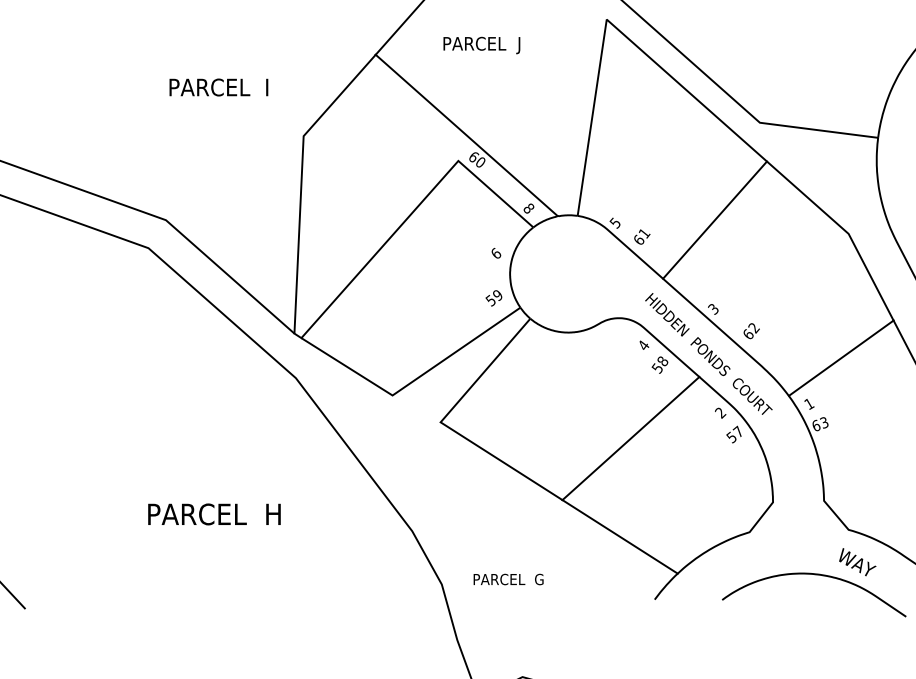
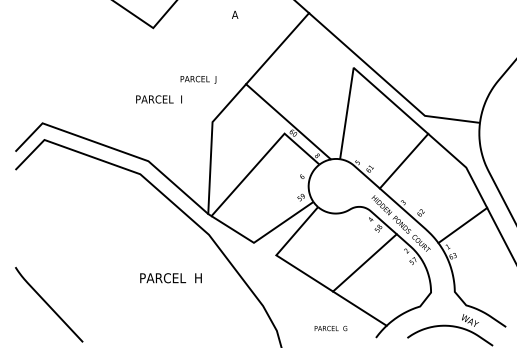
text: (481, 44) -> (198, 79), moved
text: (217, 87) -> (158, 99), moved
text: (213, 515) -> (170, 278), moved
text: (507, 579) -> (330, 328), moved

